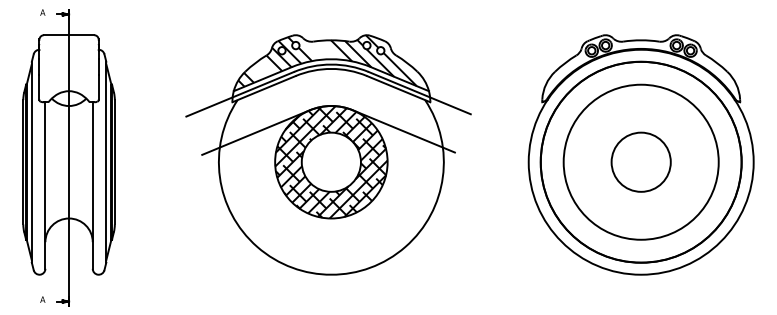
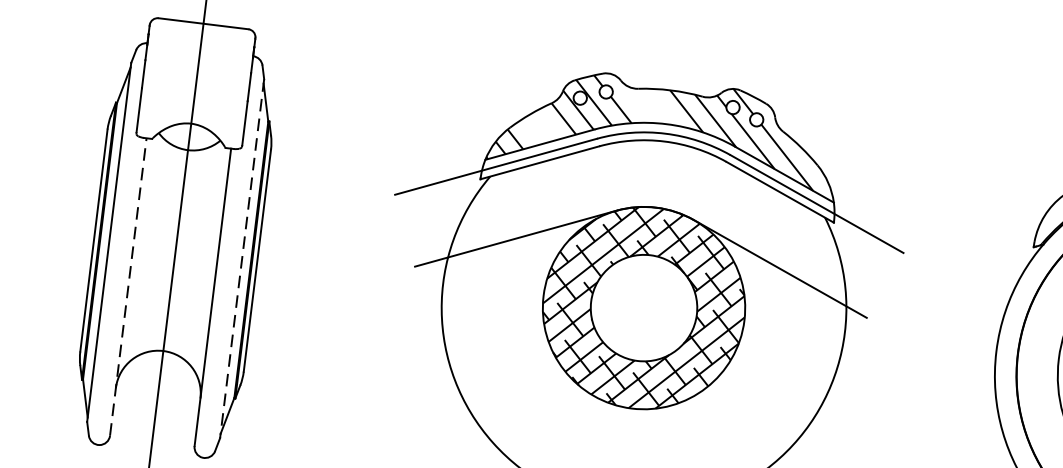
line: (106, 162) -> (242, 259), solid -> dashed
line: (45, 185) -> (128, 286), solid -> dashed

